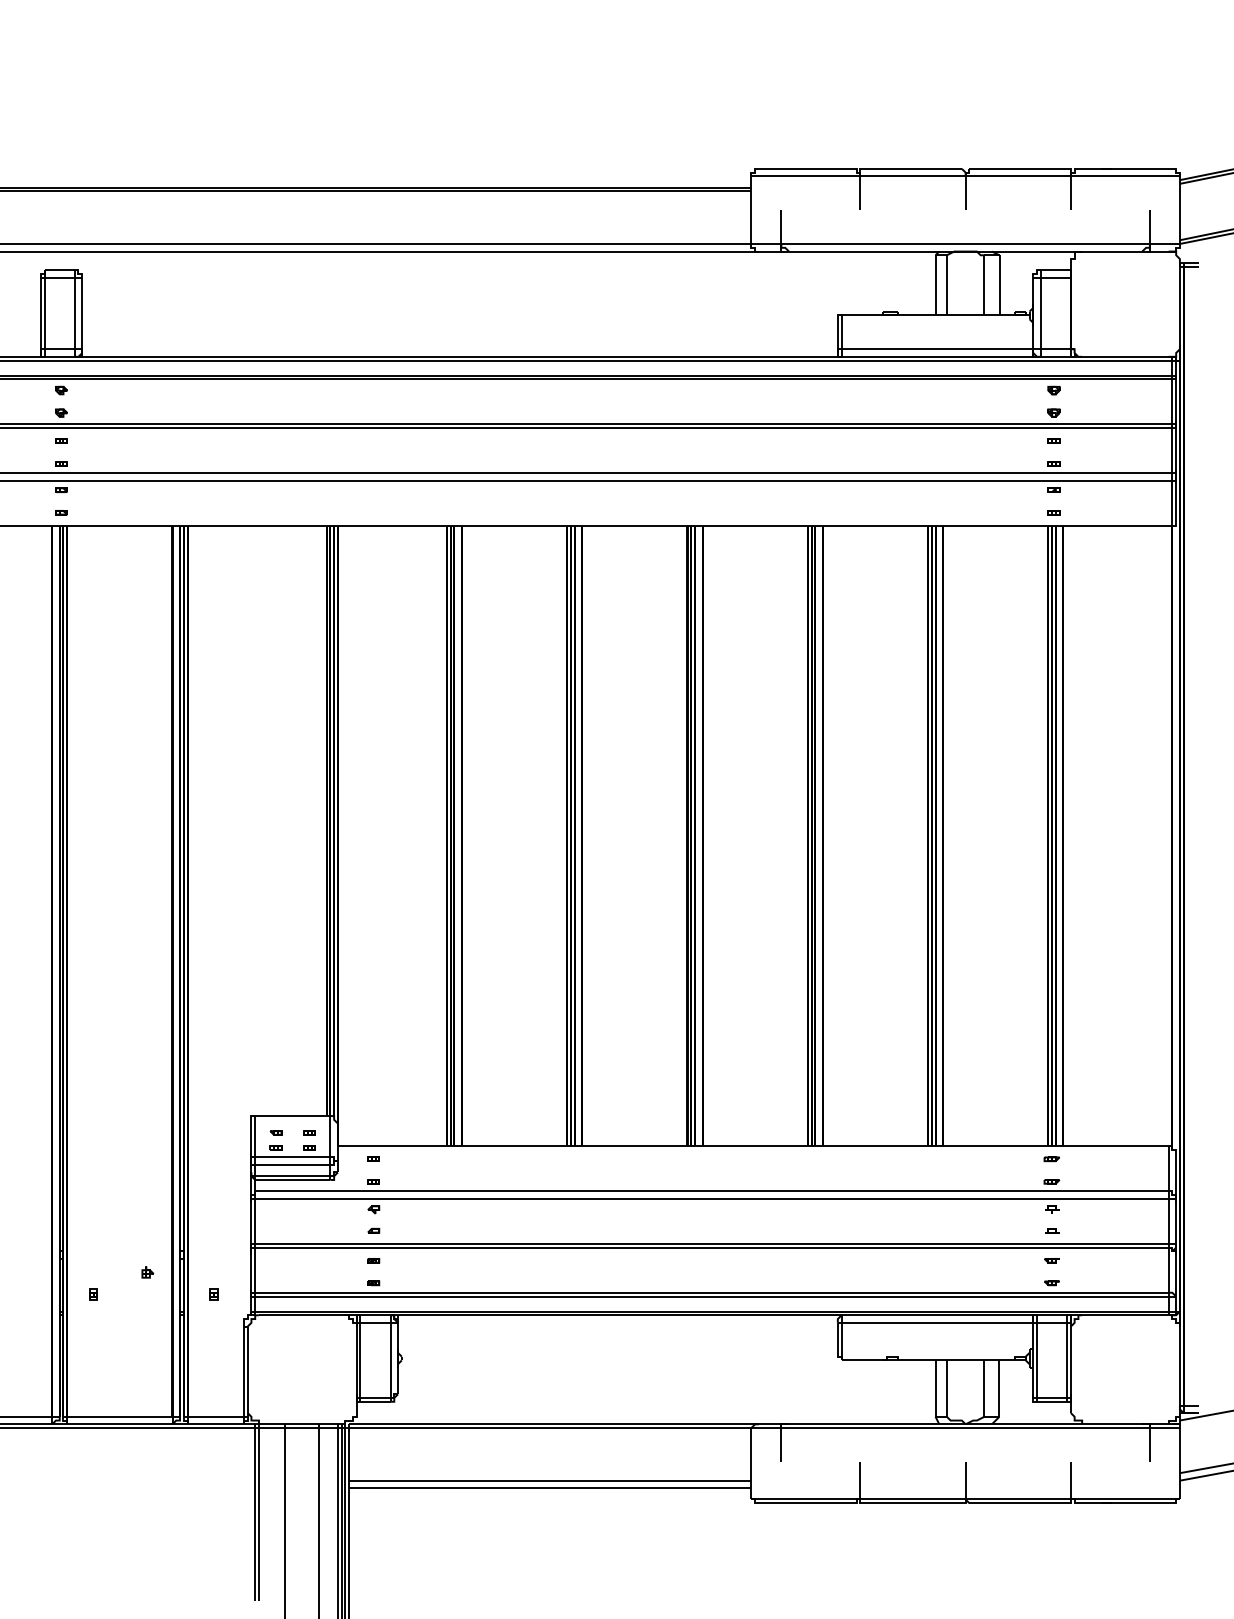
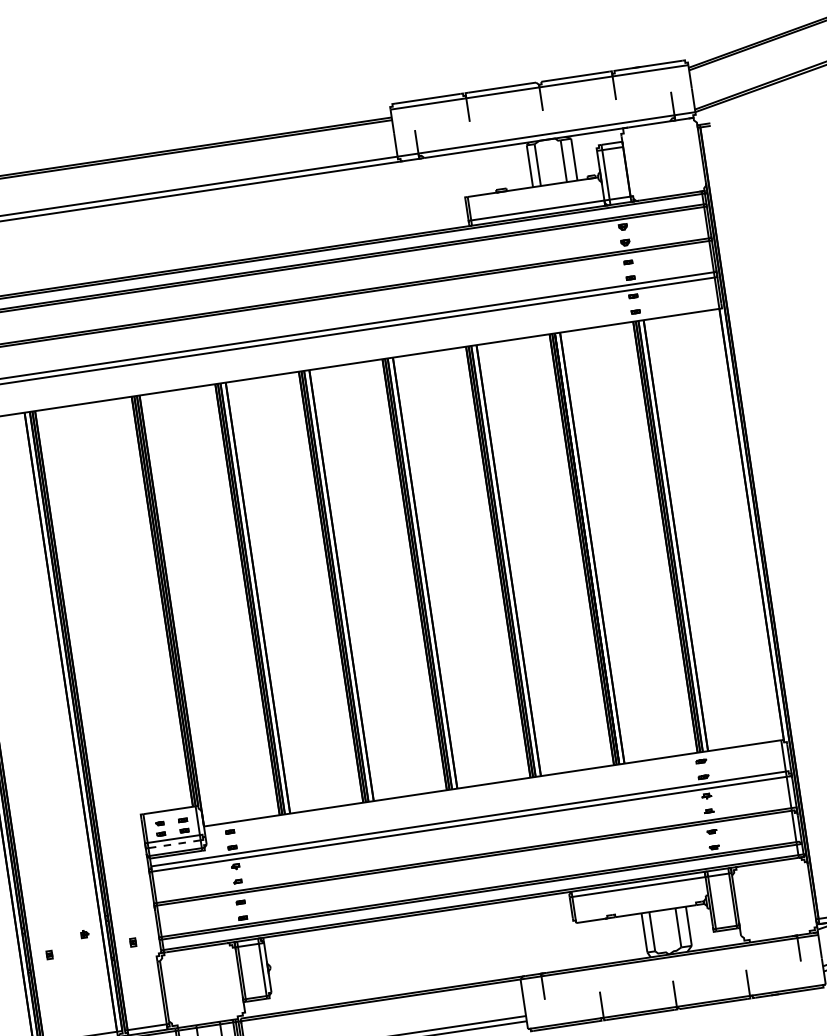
line: (292, 1164) -> (174, 843), solid -> dashed

